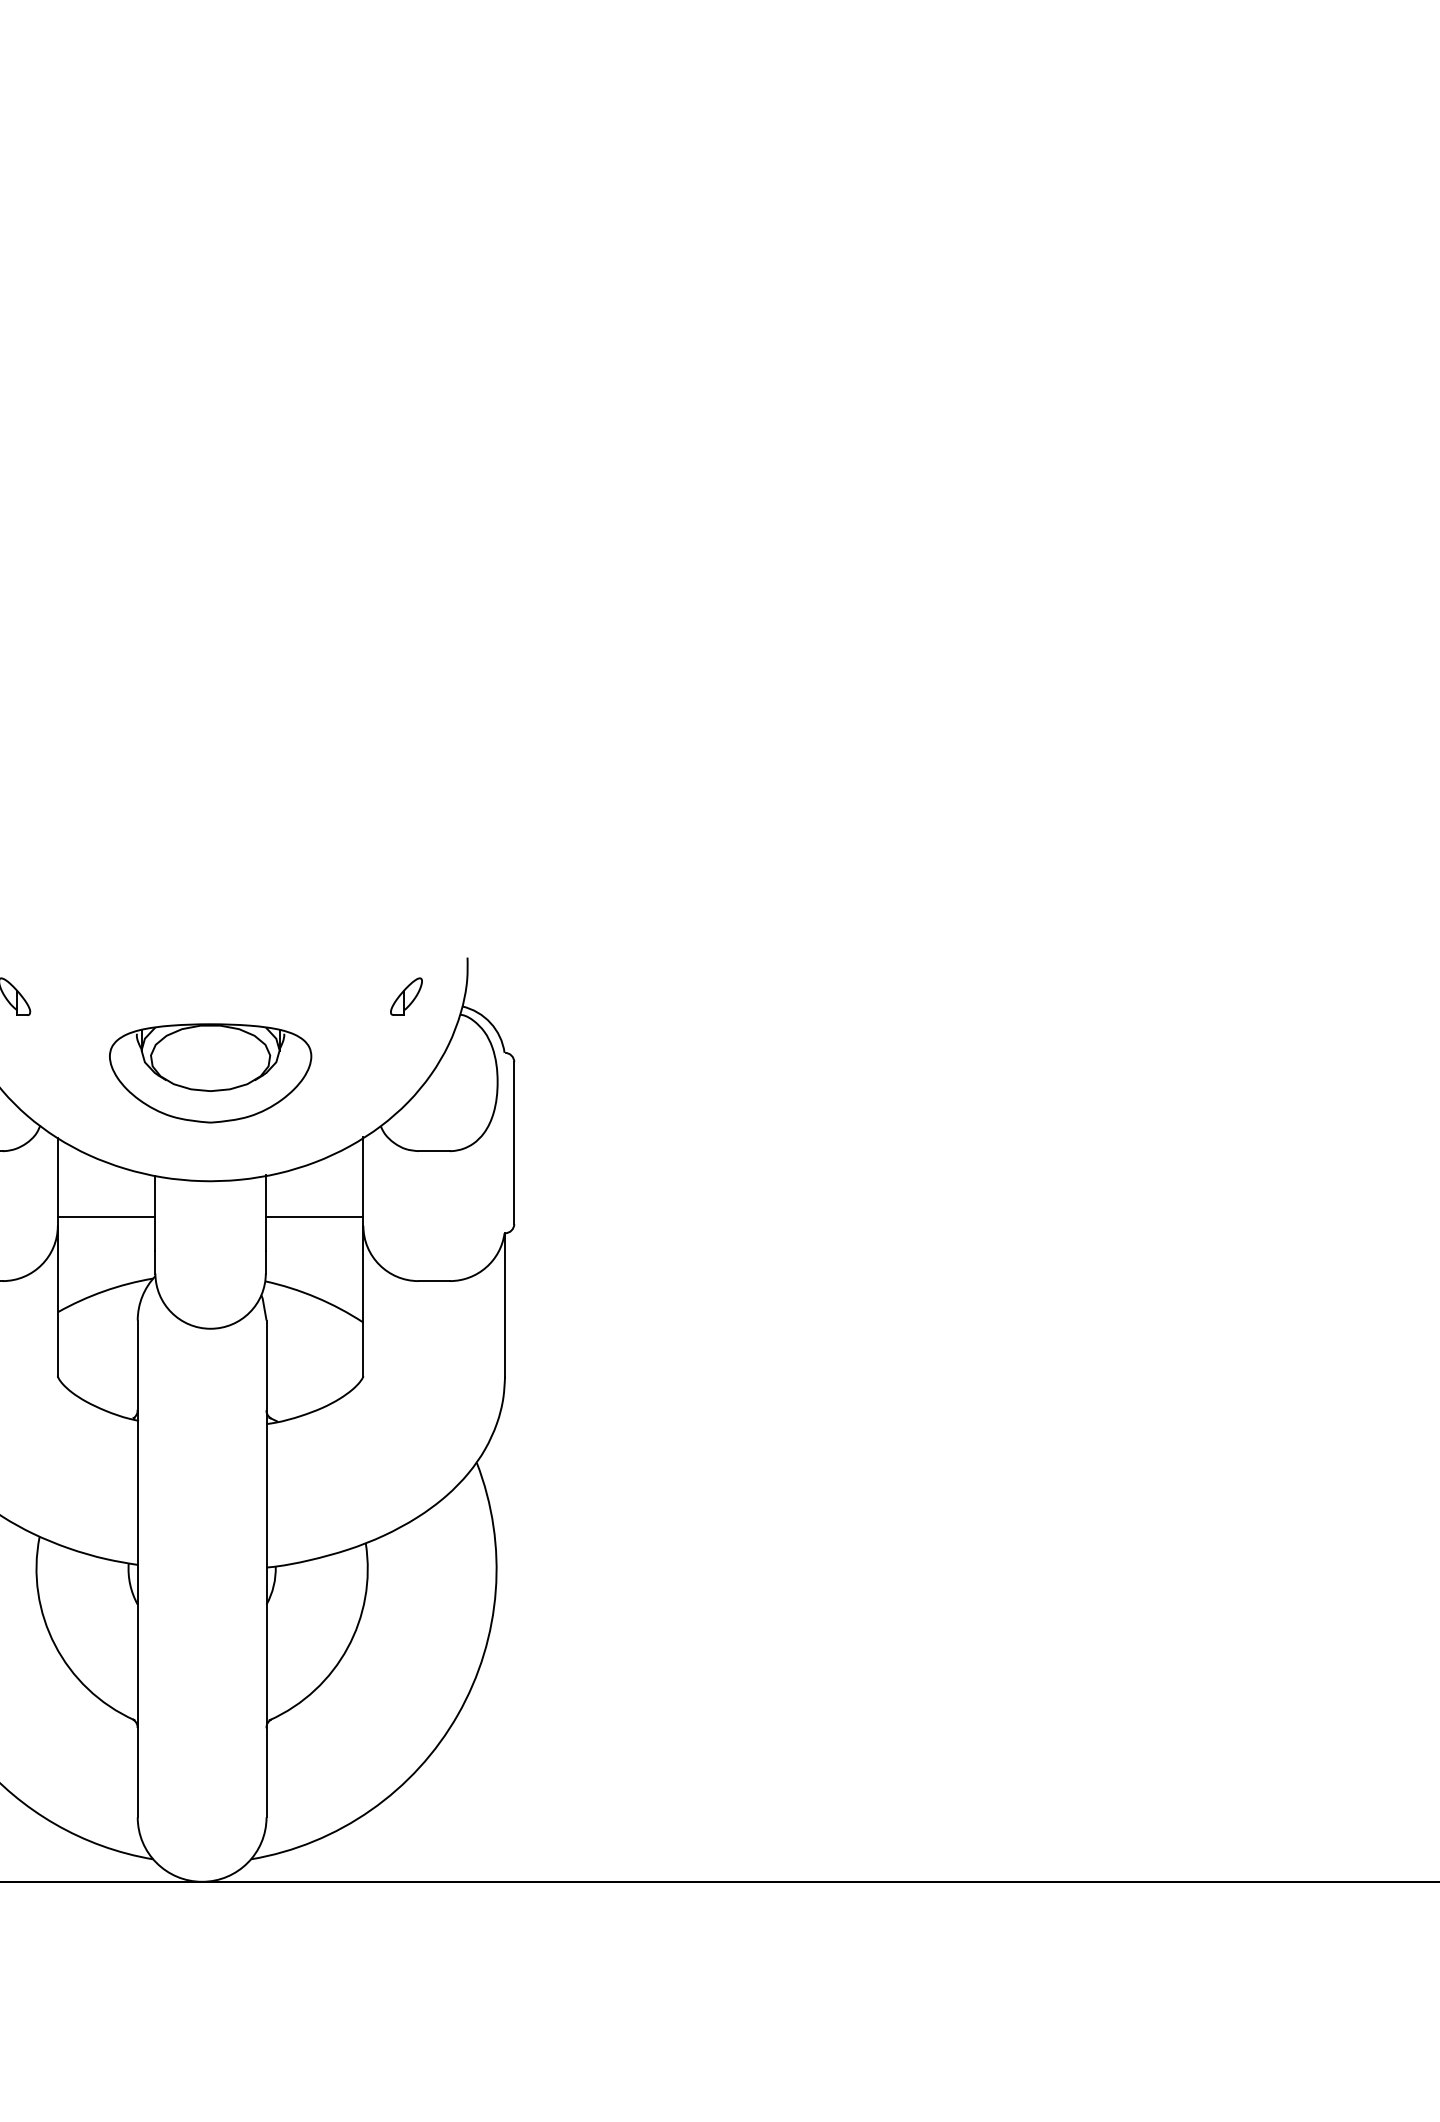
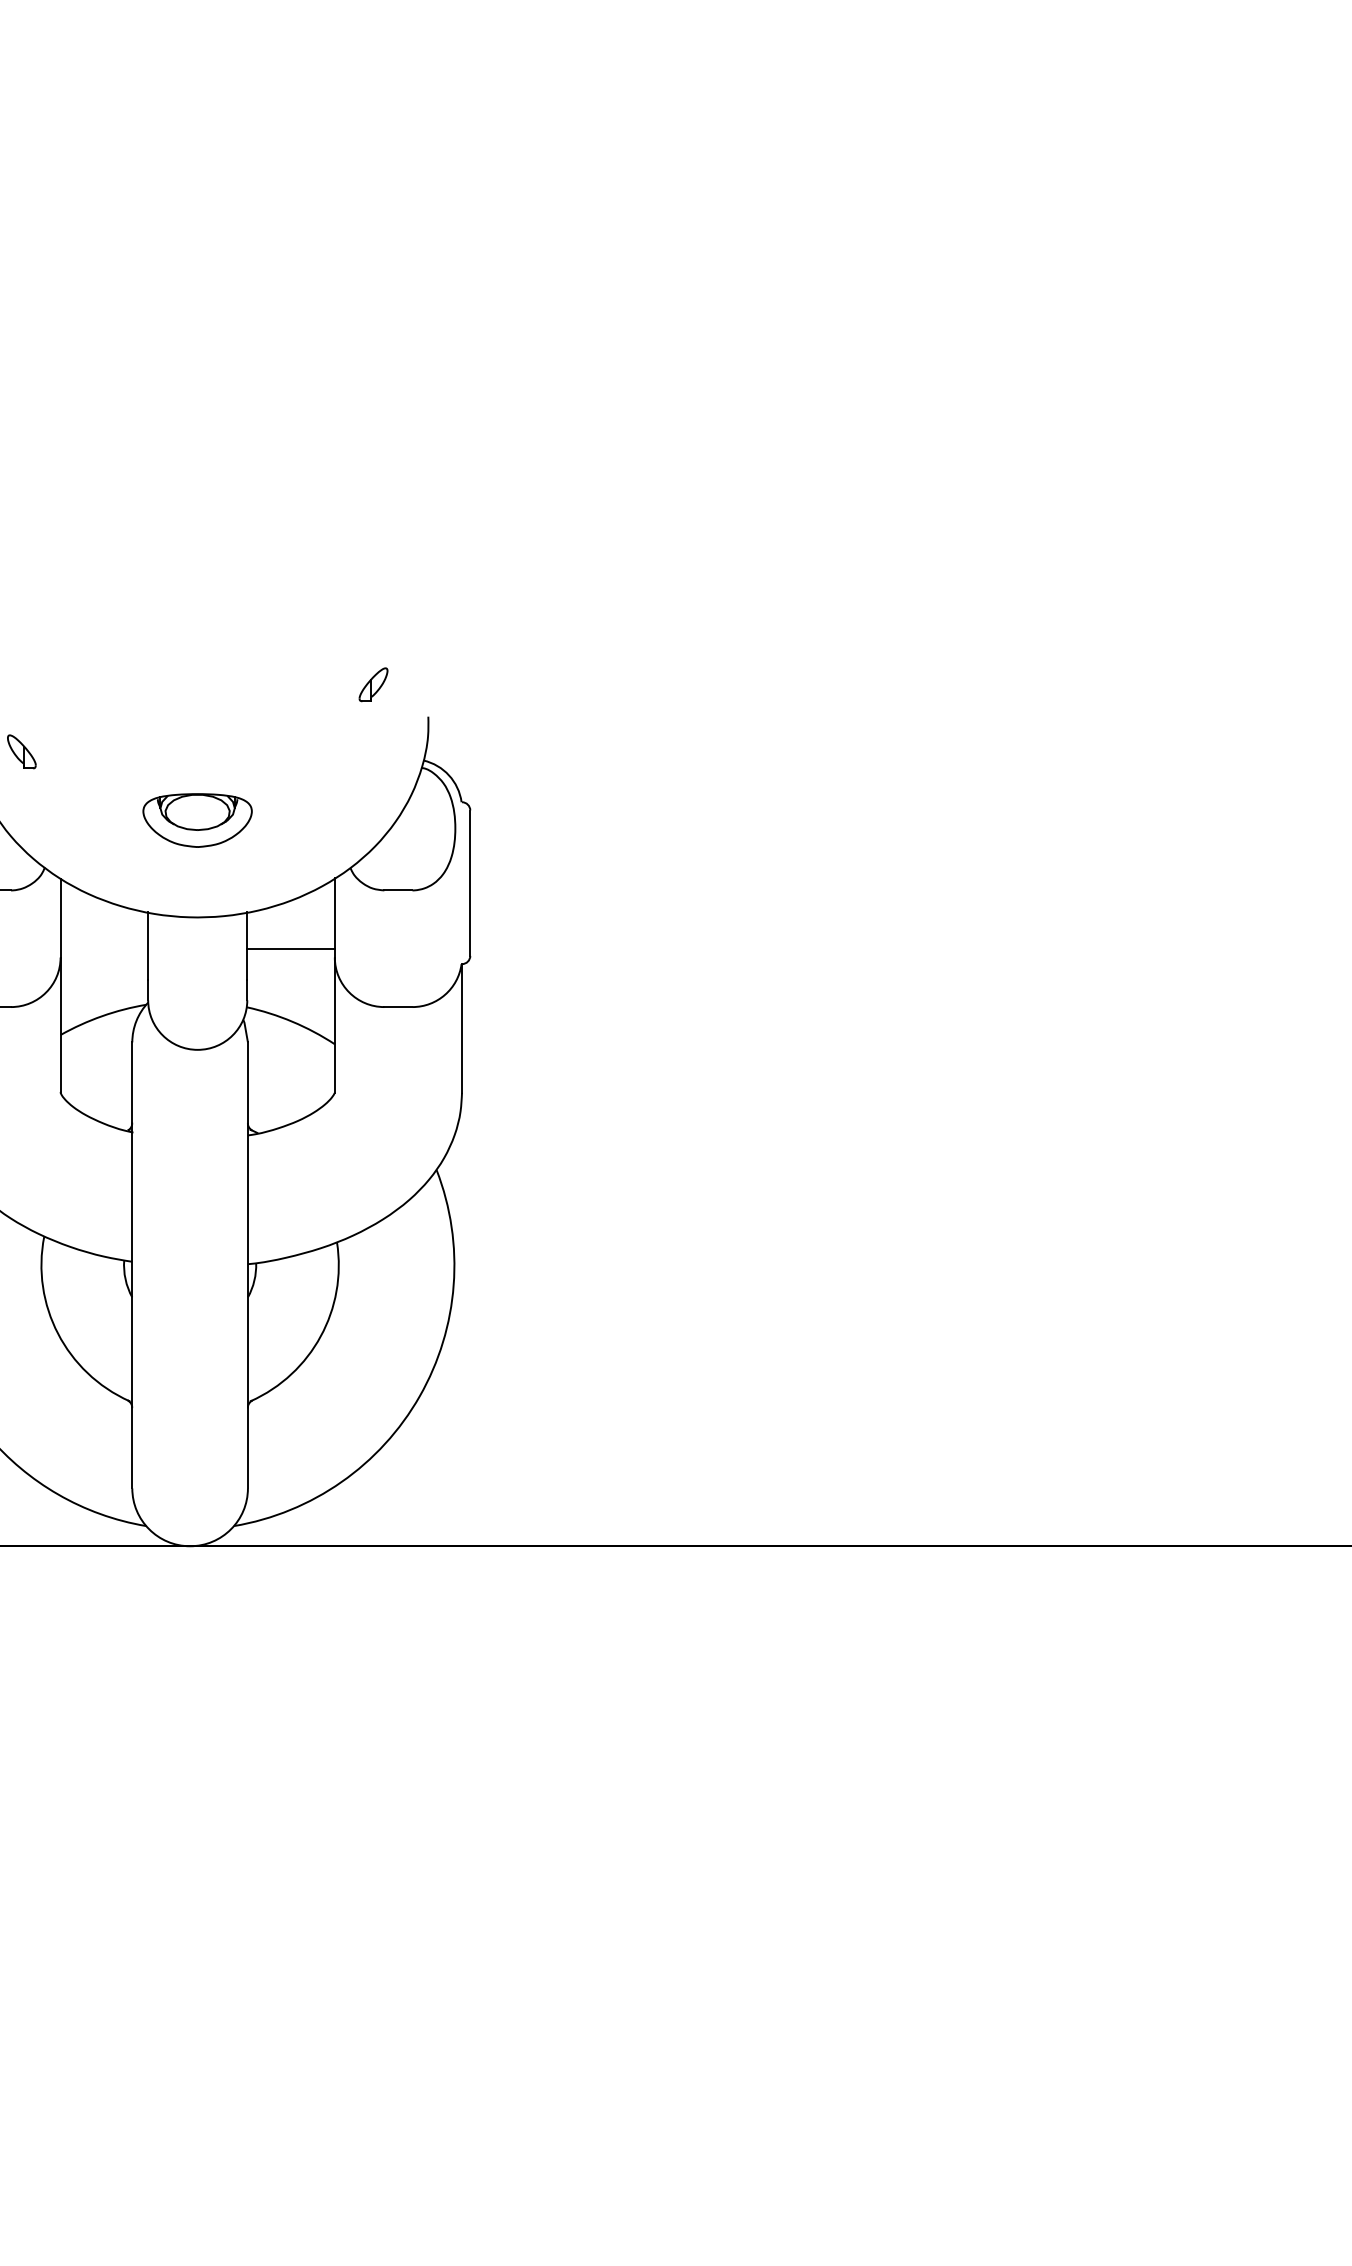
part: (406, 996) -> (373, 684), moved
part: (210, 1073) -> (197, 820), size x0.6
line: (106, 1216) -> (104, 949), removed

